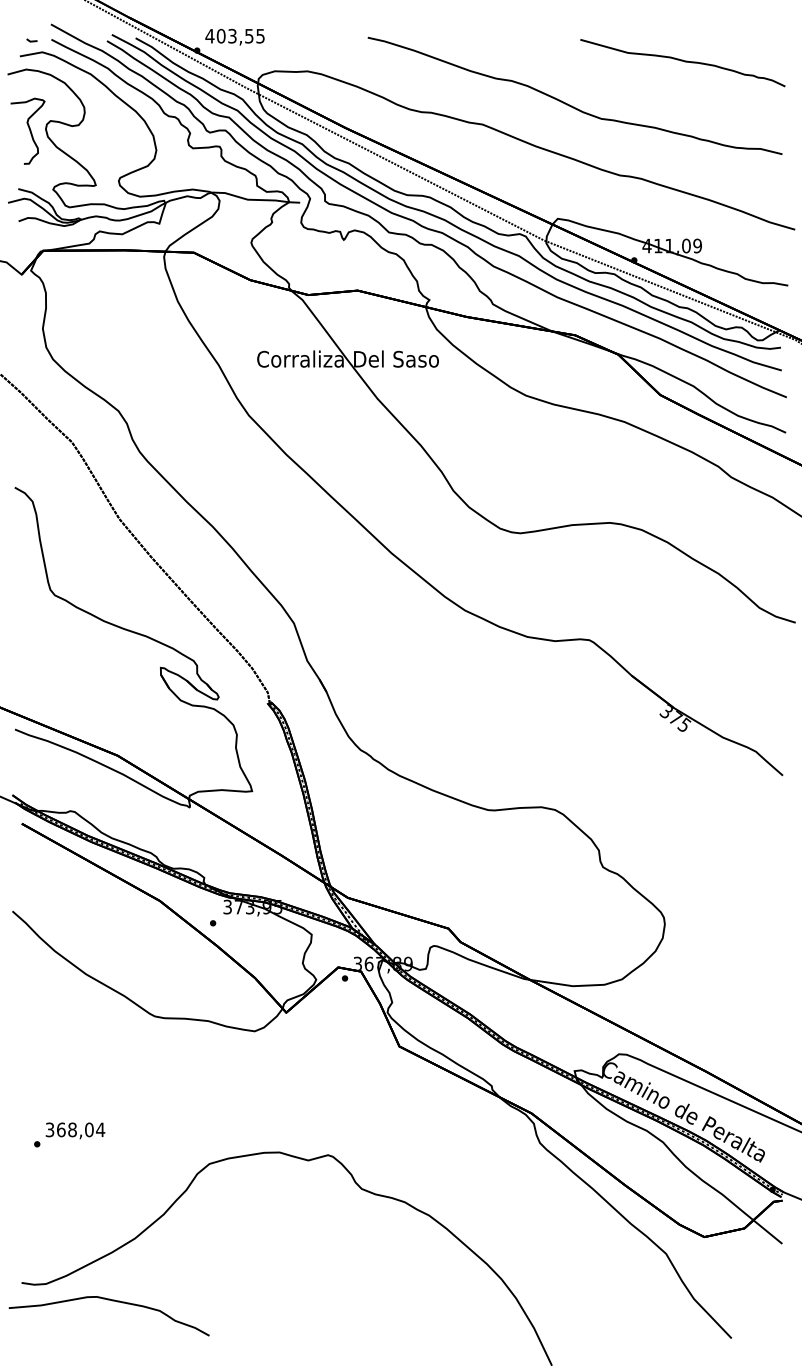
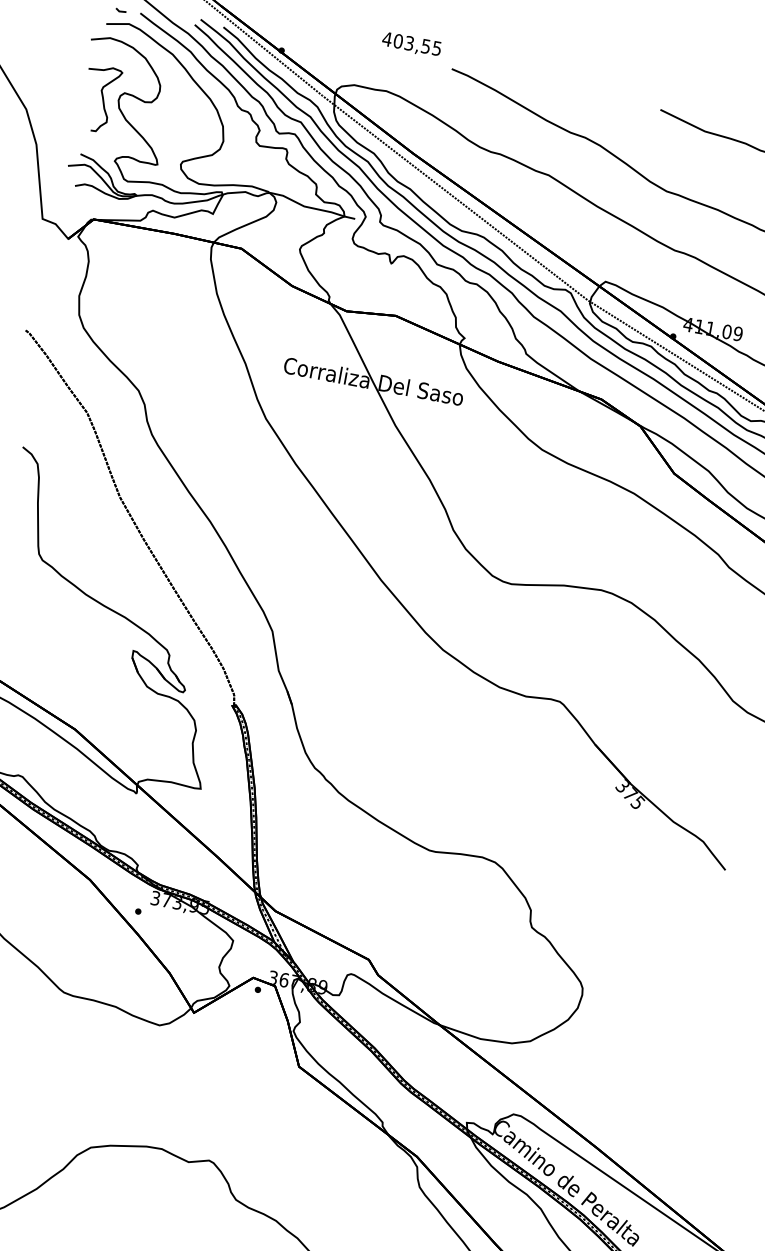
text: (234, 36) -> (411, 44), moved

